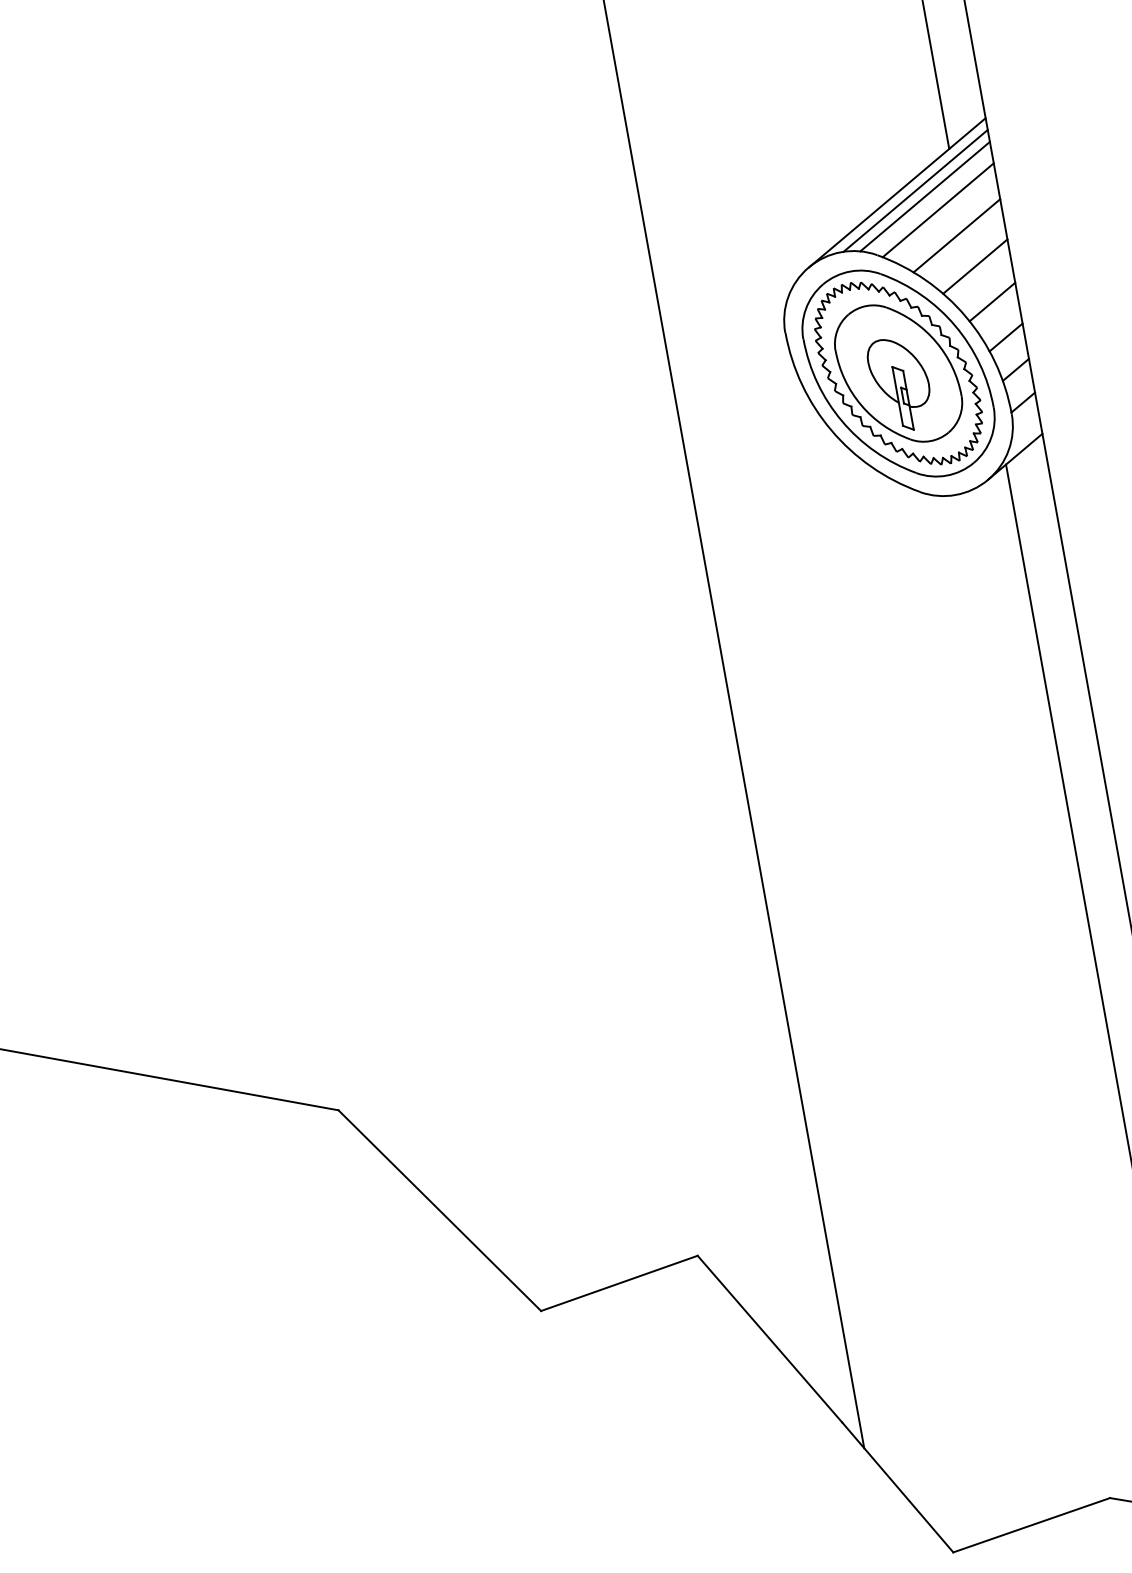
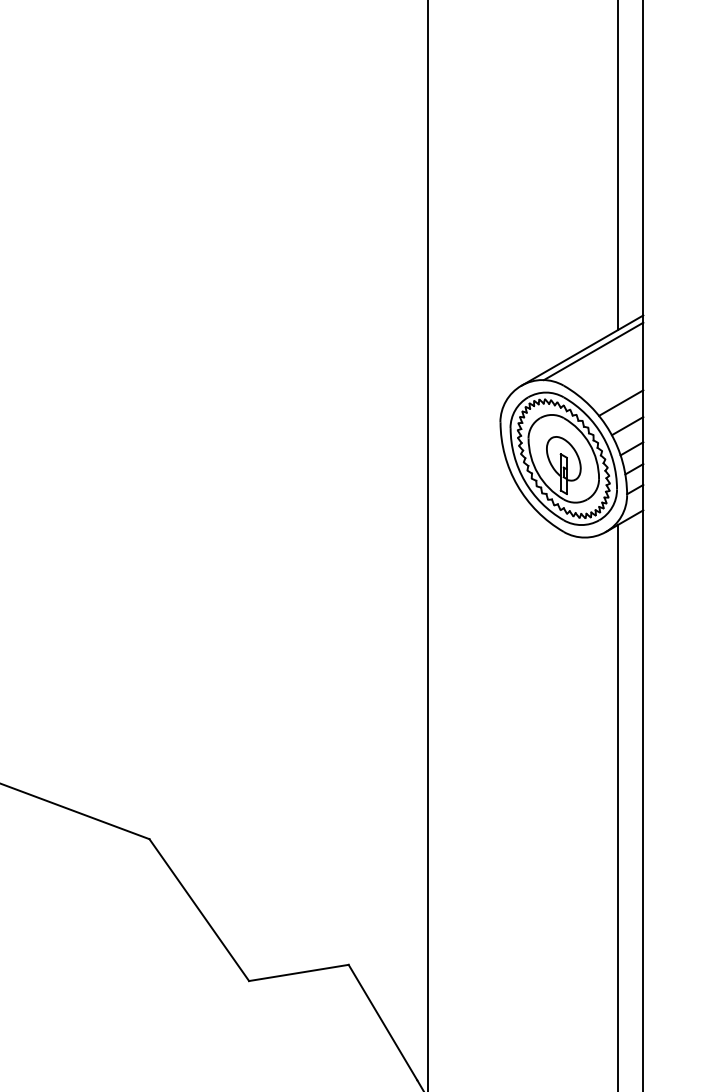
line: (924, 196) -> (598, 355), removed
line: (937, 210) -> (604, 365), removed
line: (956, 235) -> (613, 382), removed

